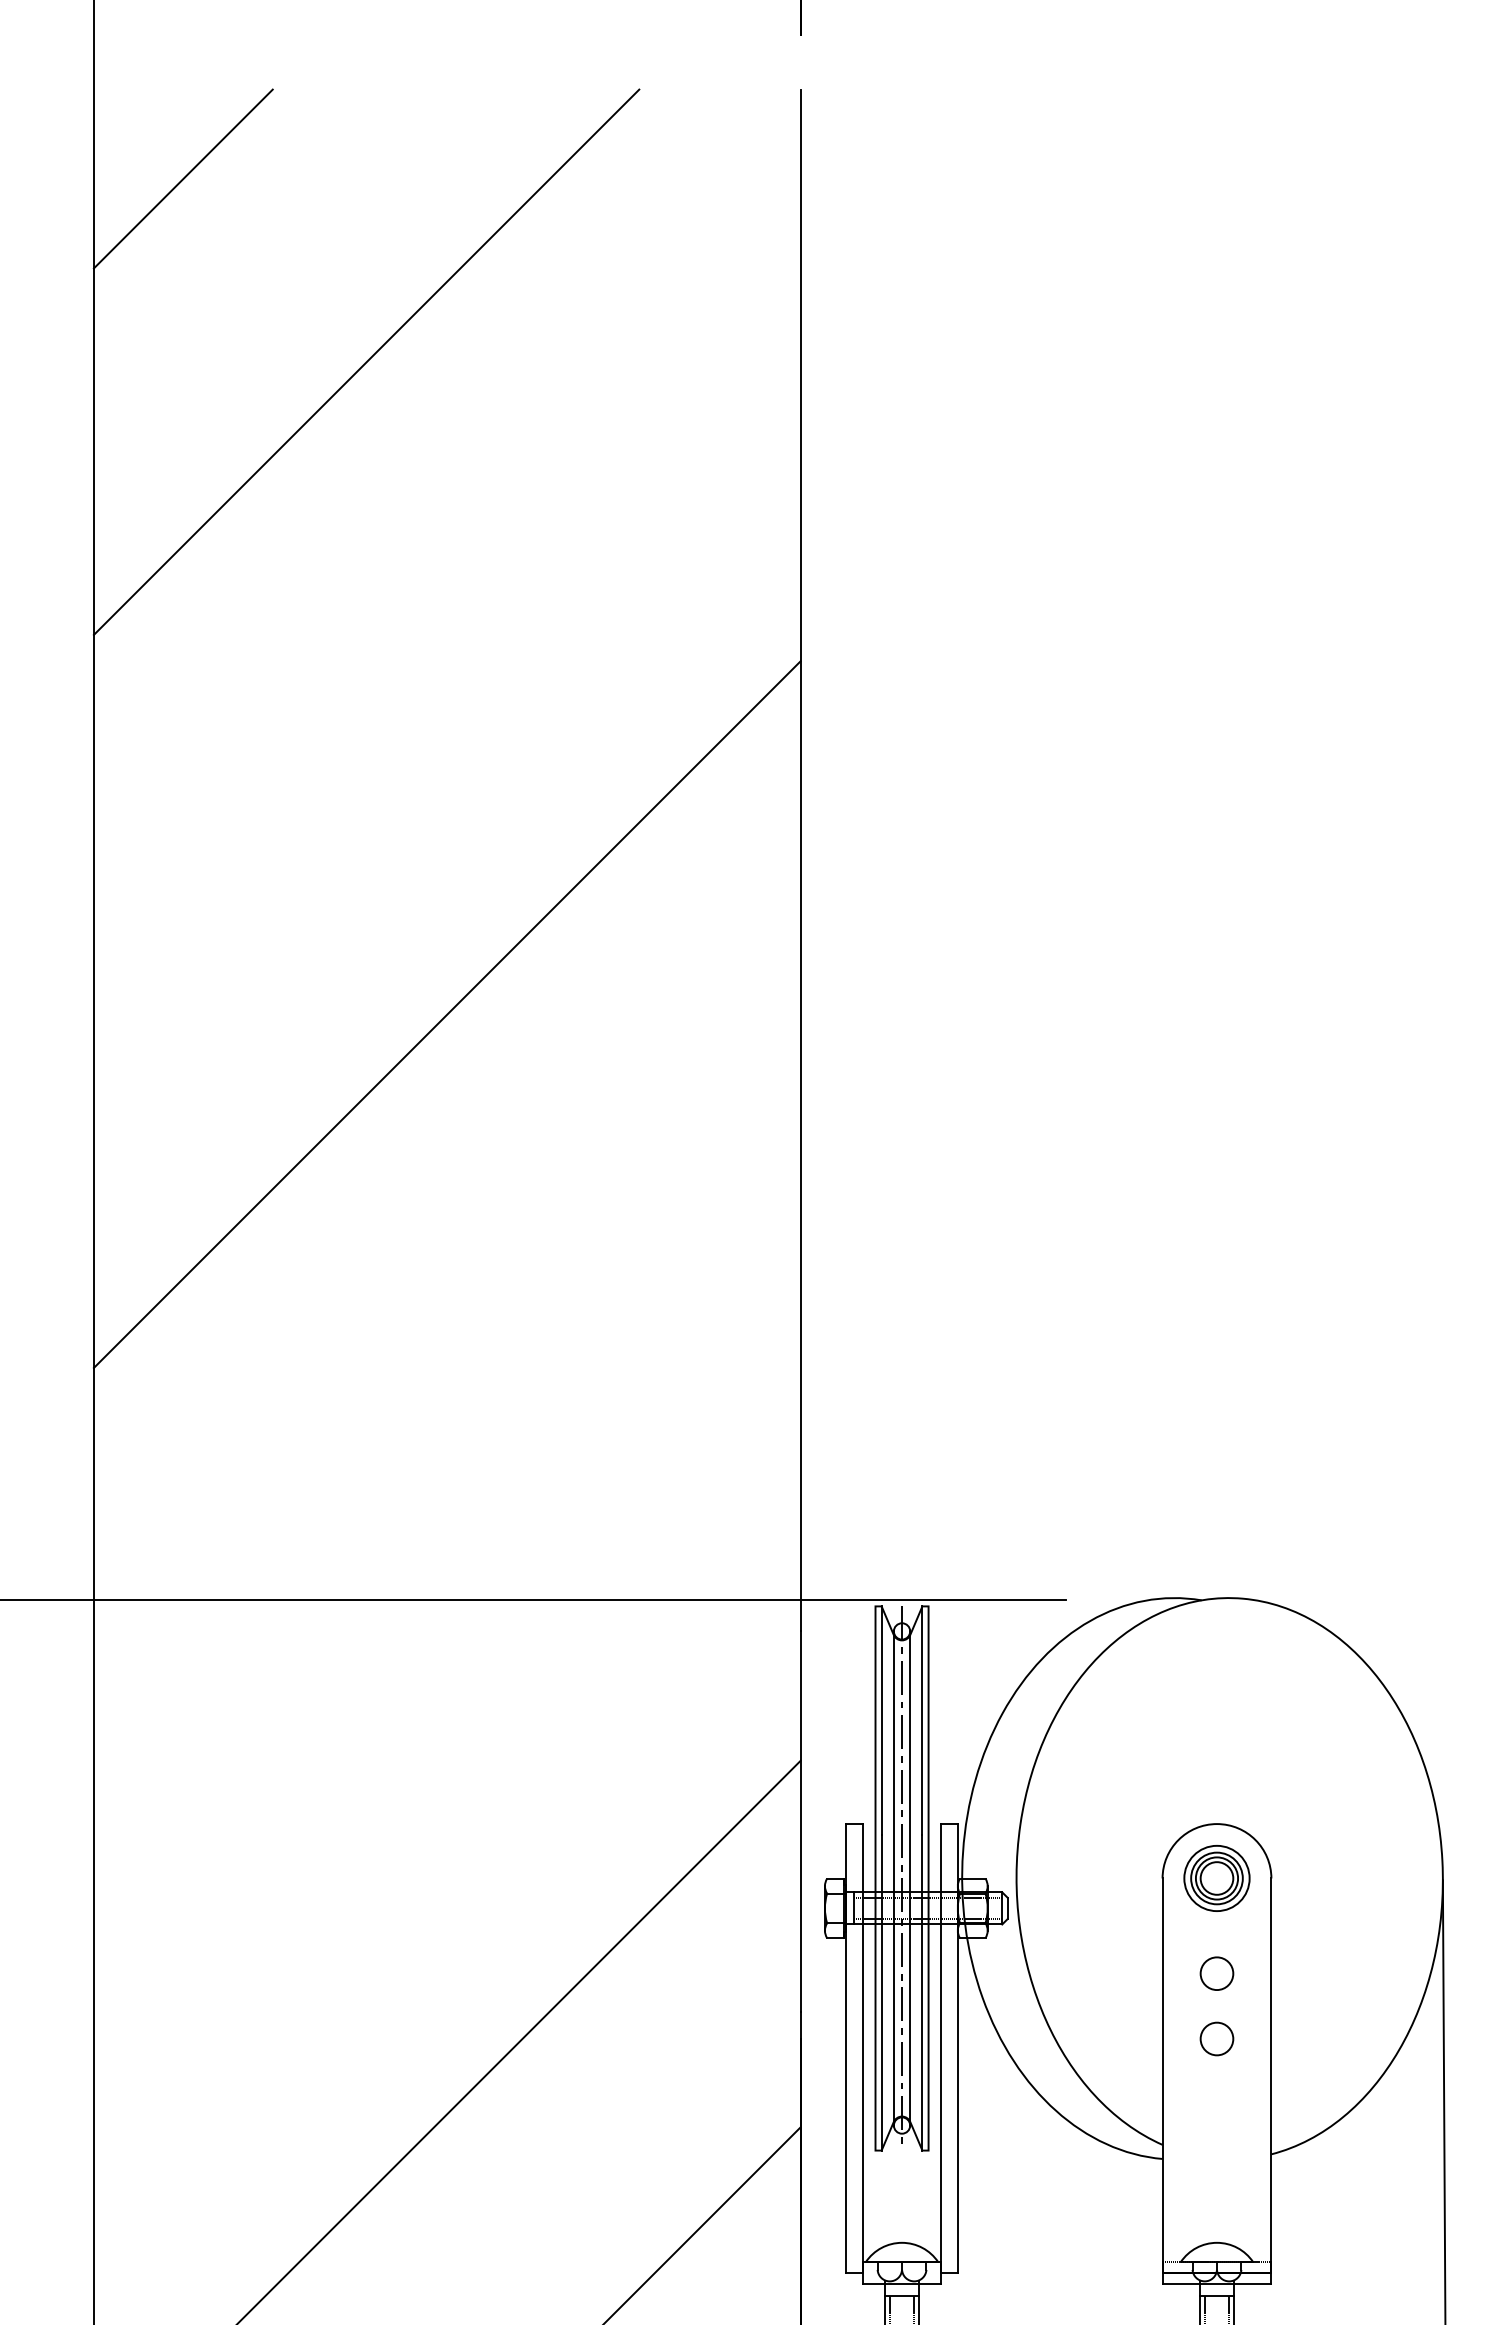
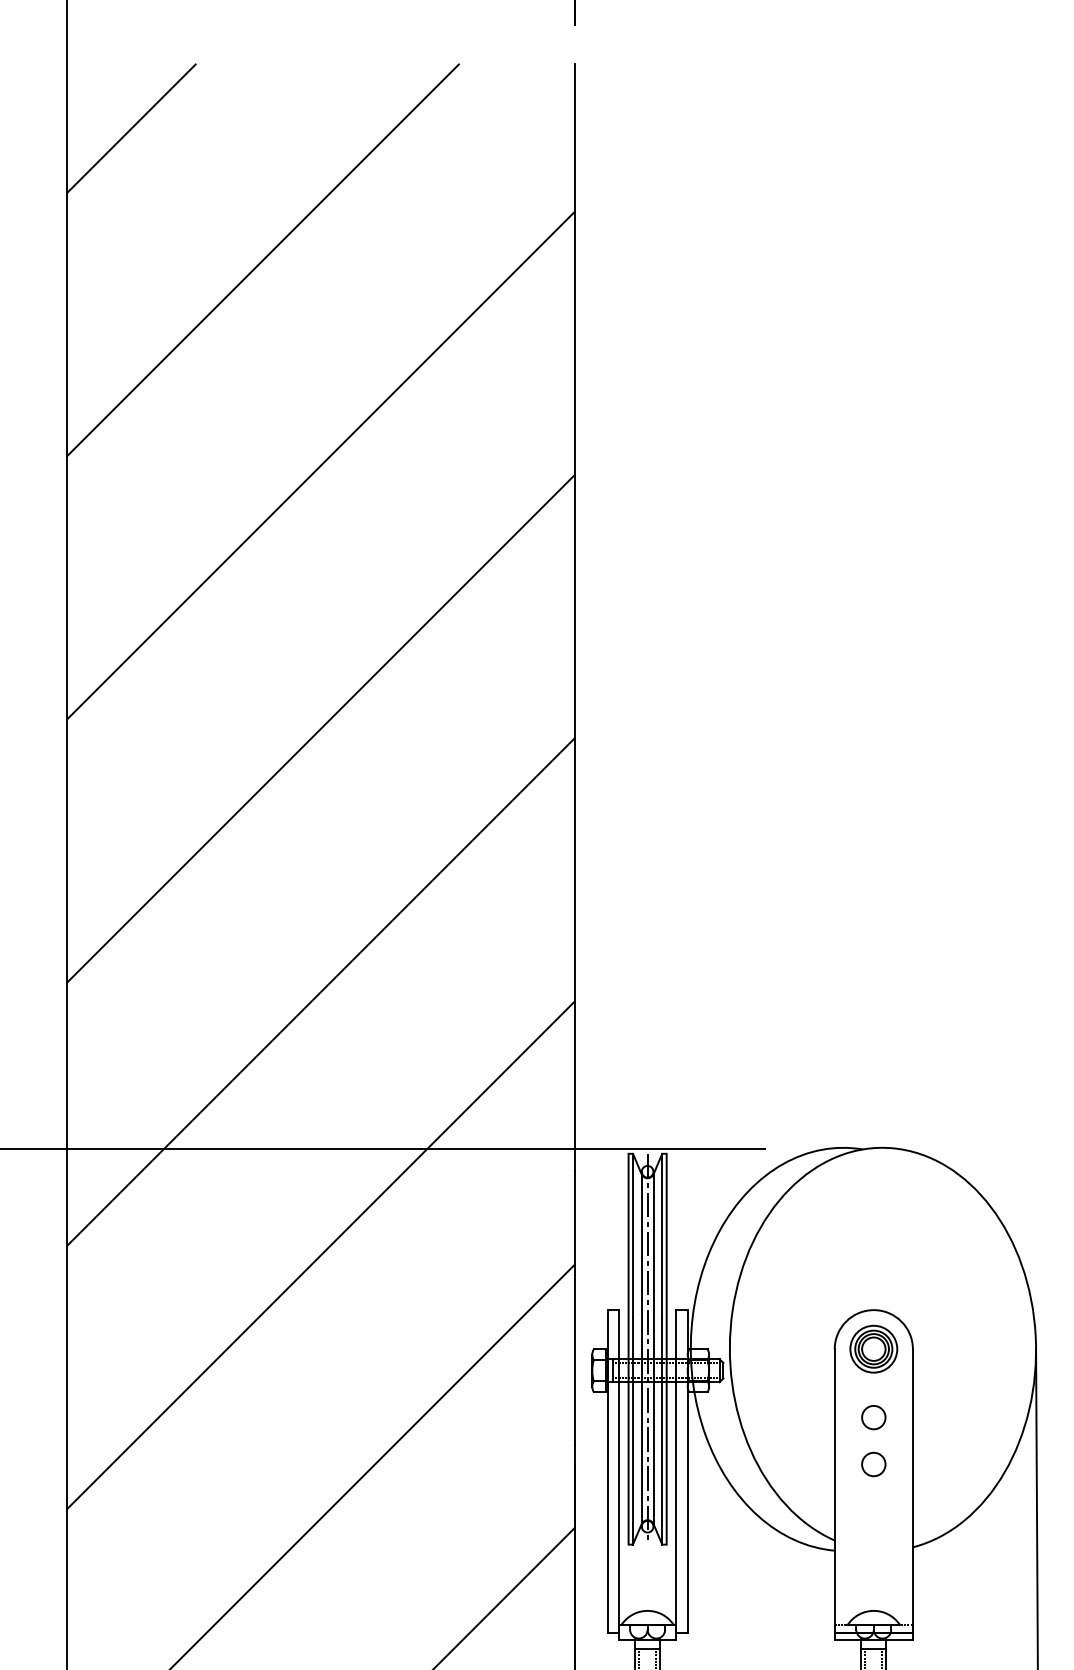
line: (446, 647) -> (320, 465), added
line: (446, 1380) -> (320, 991), added
line: (446, 1747) -> (320, 1255), added

